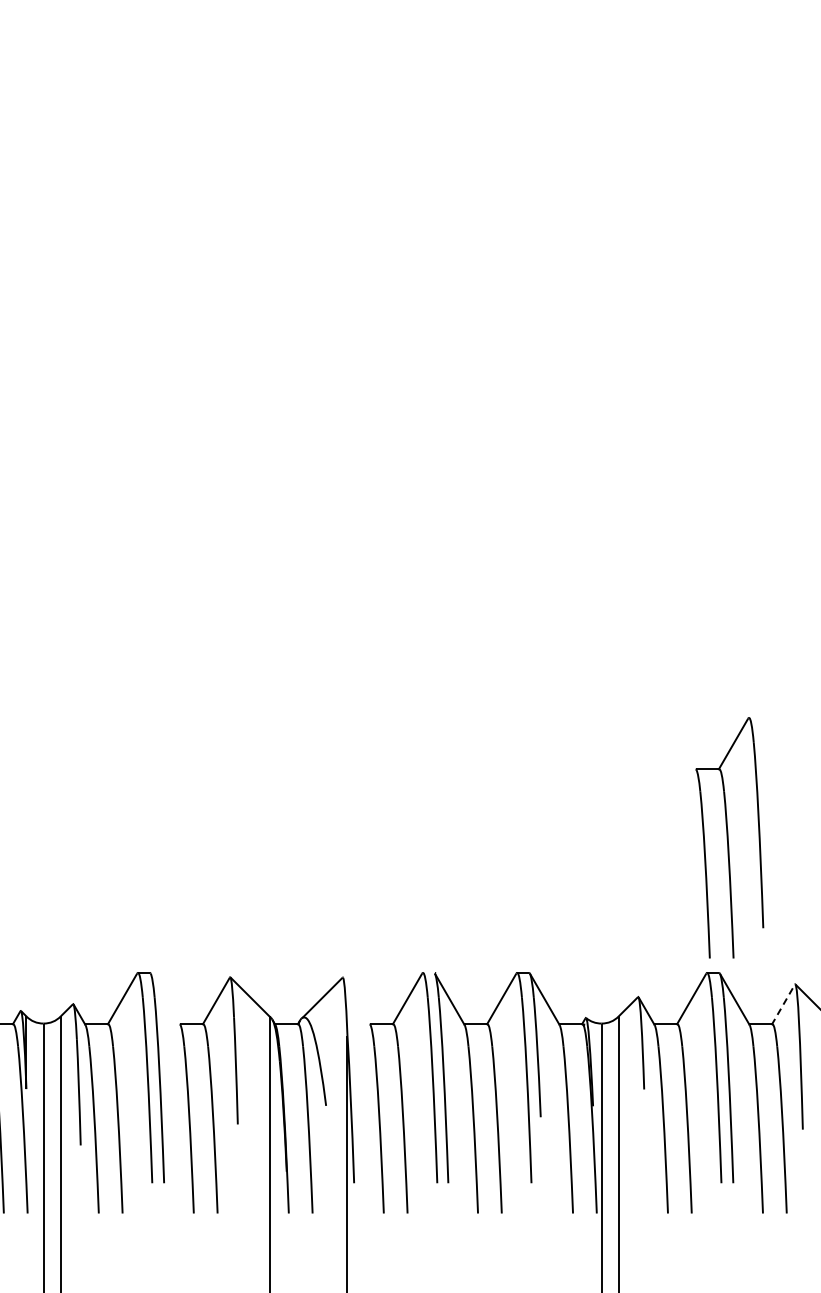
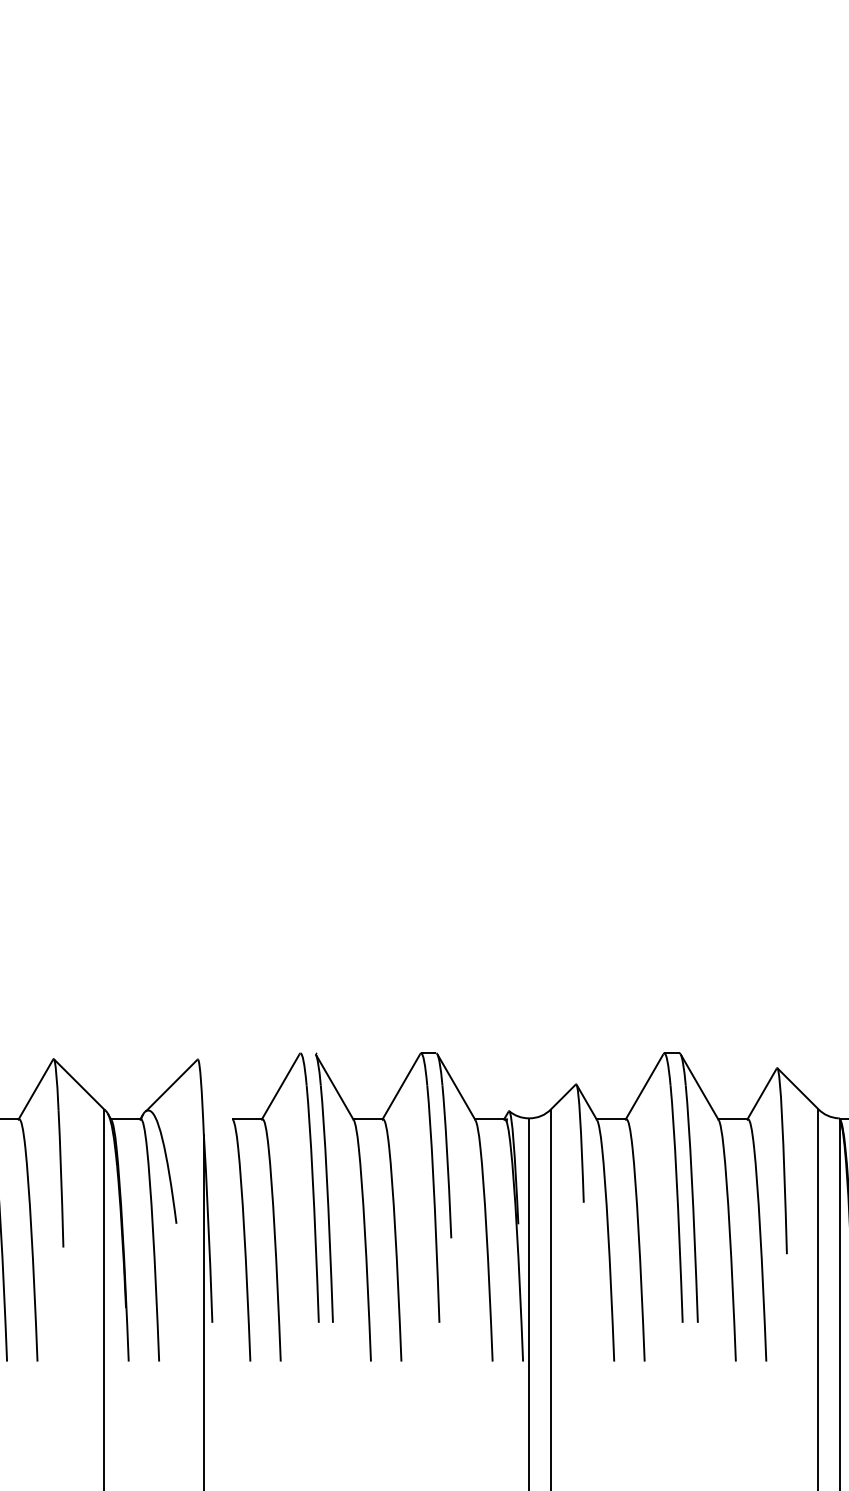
part: (729, 837) -> (692, 880), removed
line: (783, 1004) -> (762, 1093), dashed -> solid

